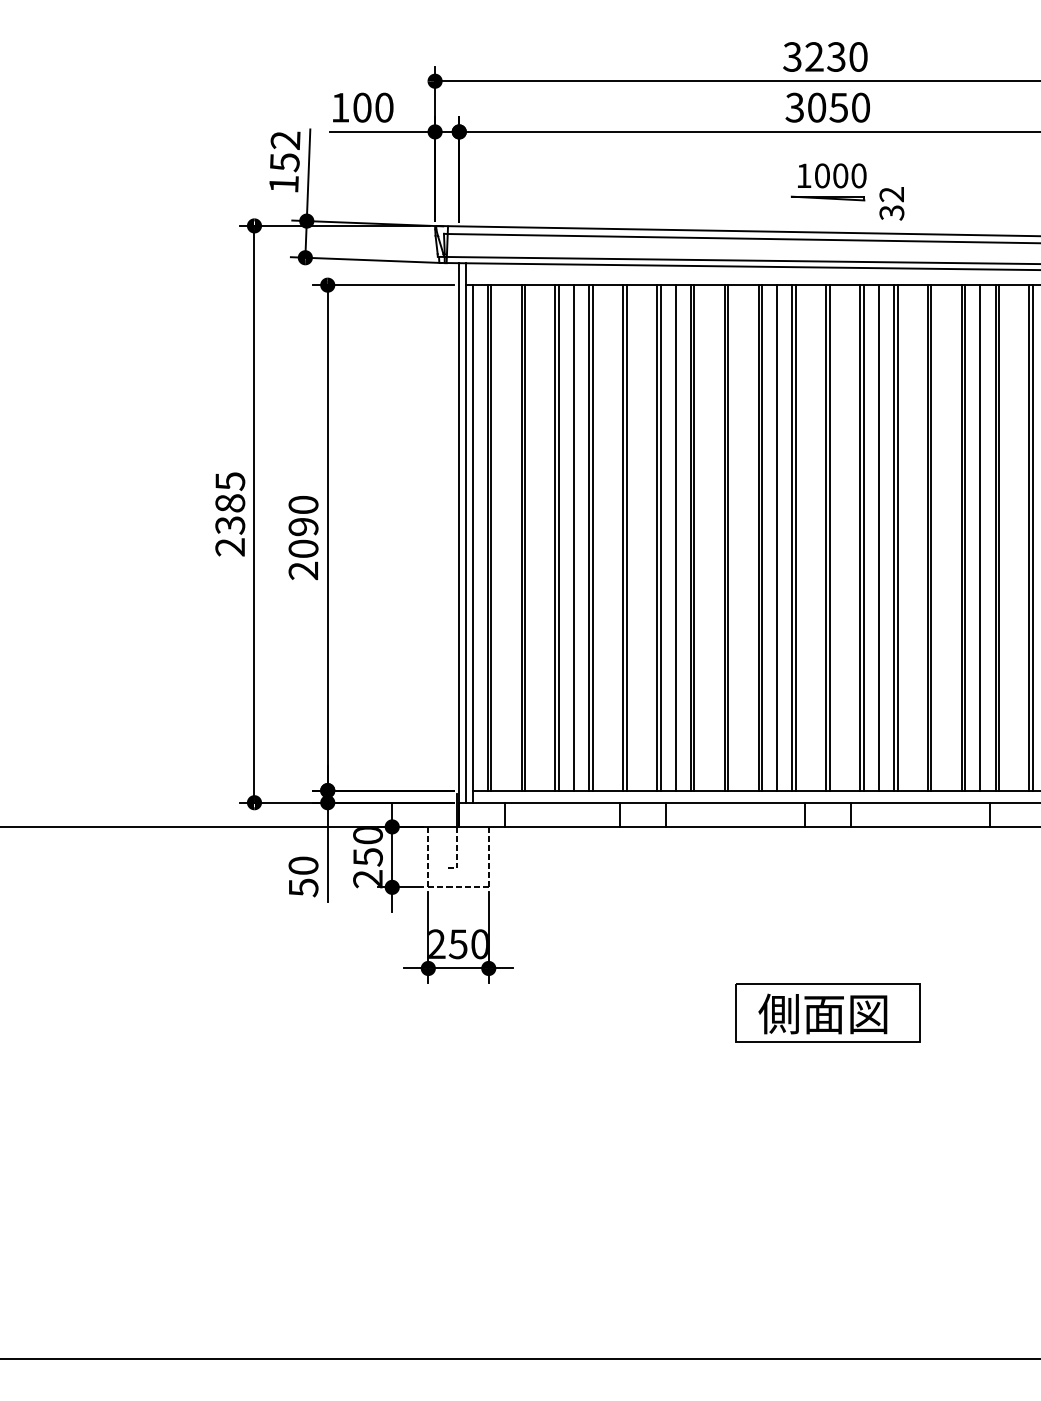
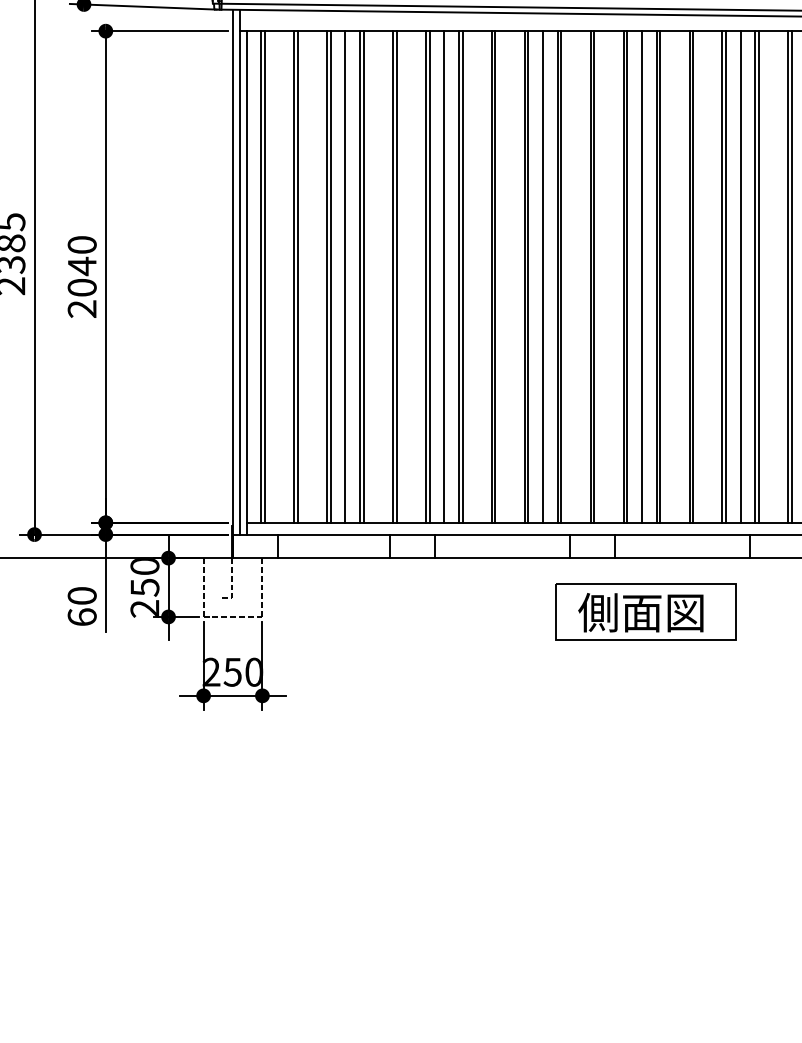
text: (303, 527) -> (82, 266), 2090 -> 2040
text: (303, 887) -> (82, 617), 50 -> 60
part: (827, 1012) -> (645, 611), moved

